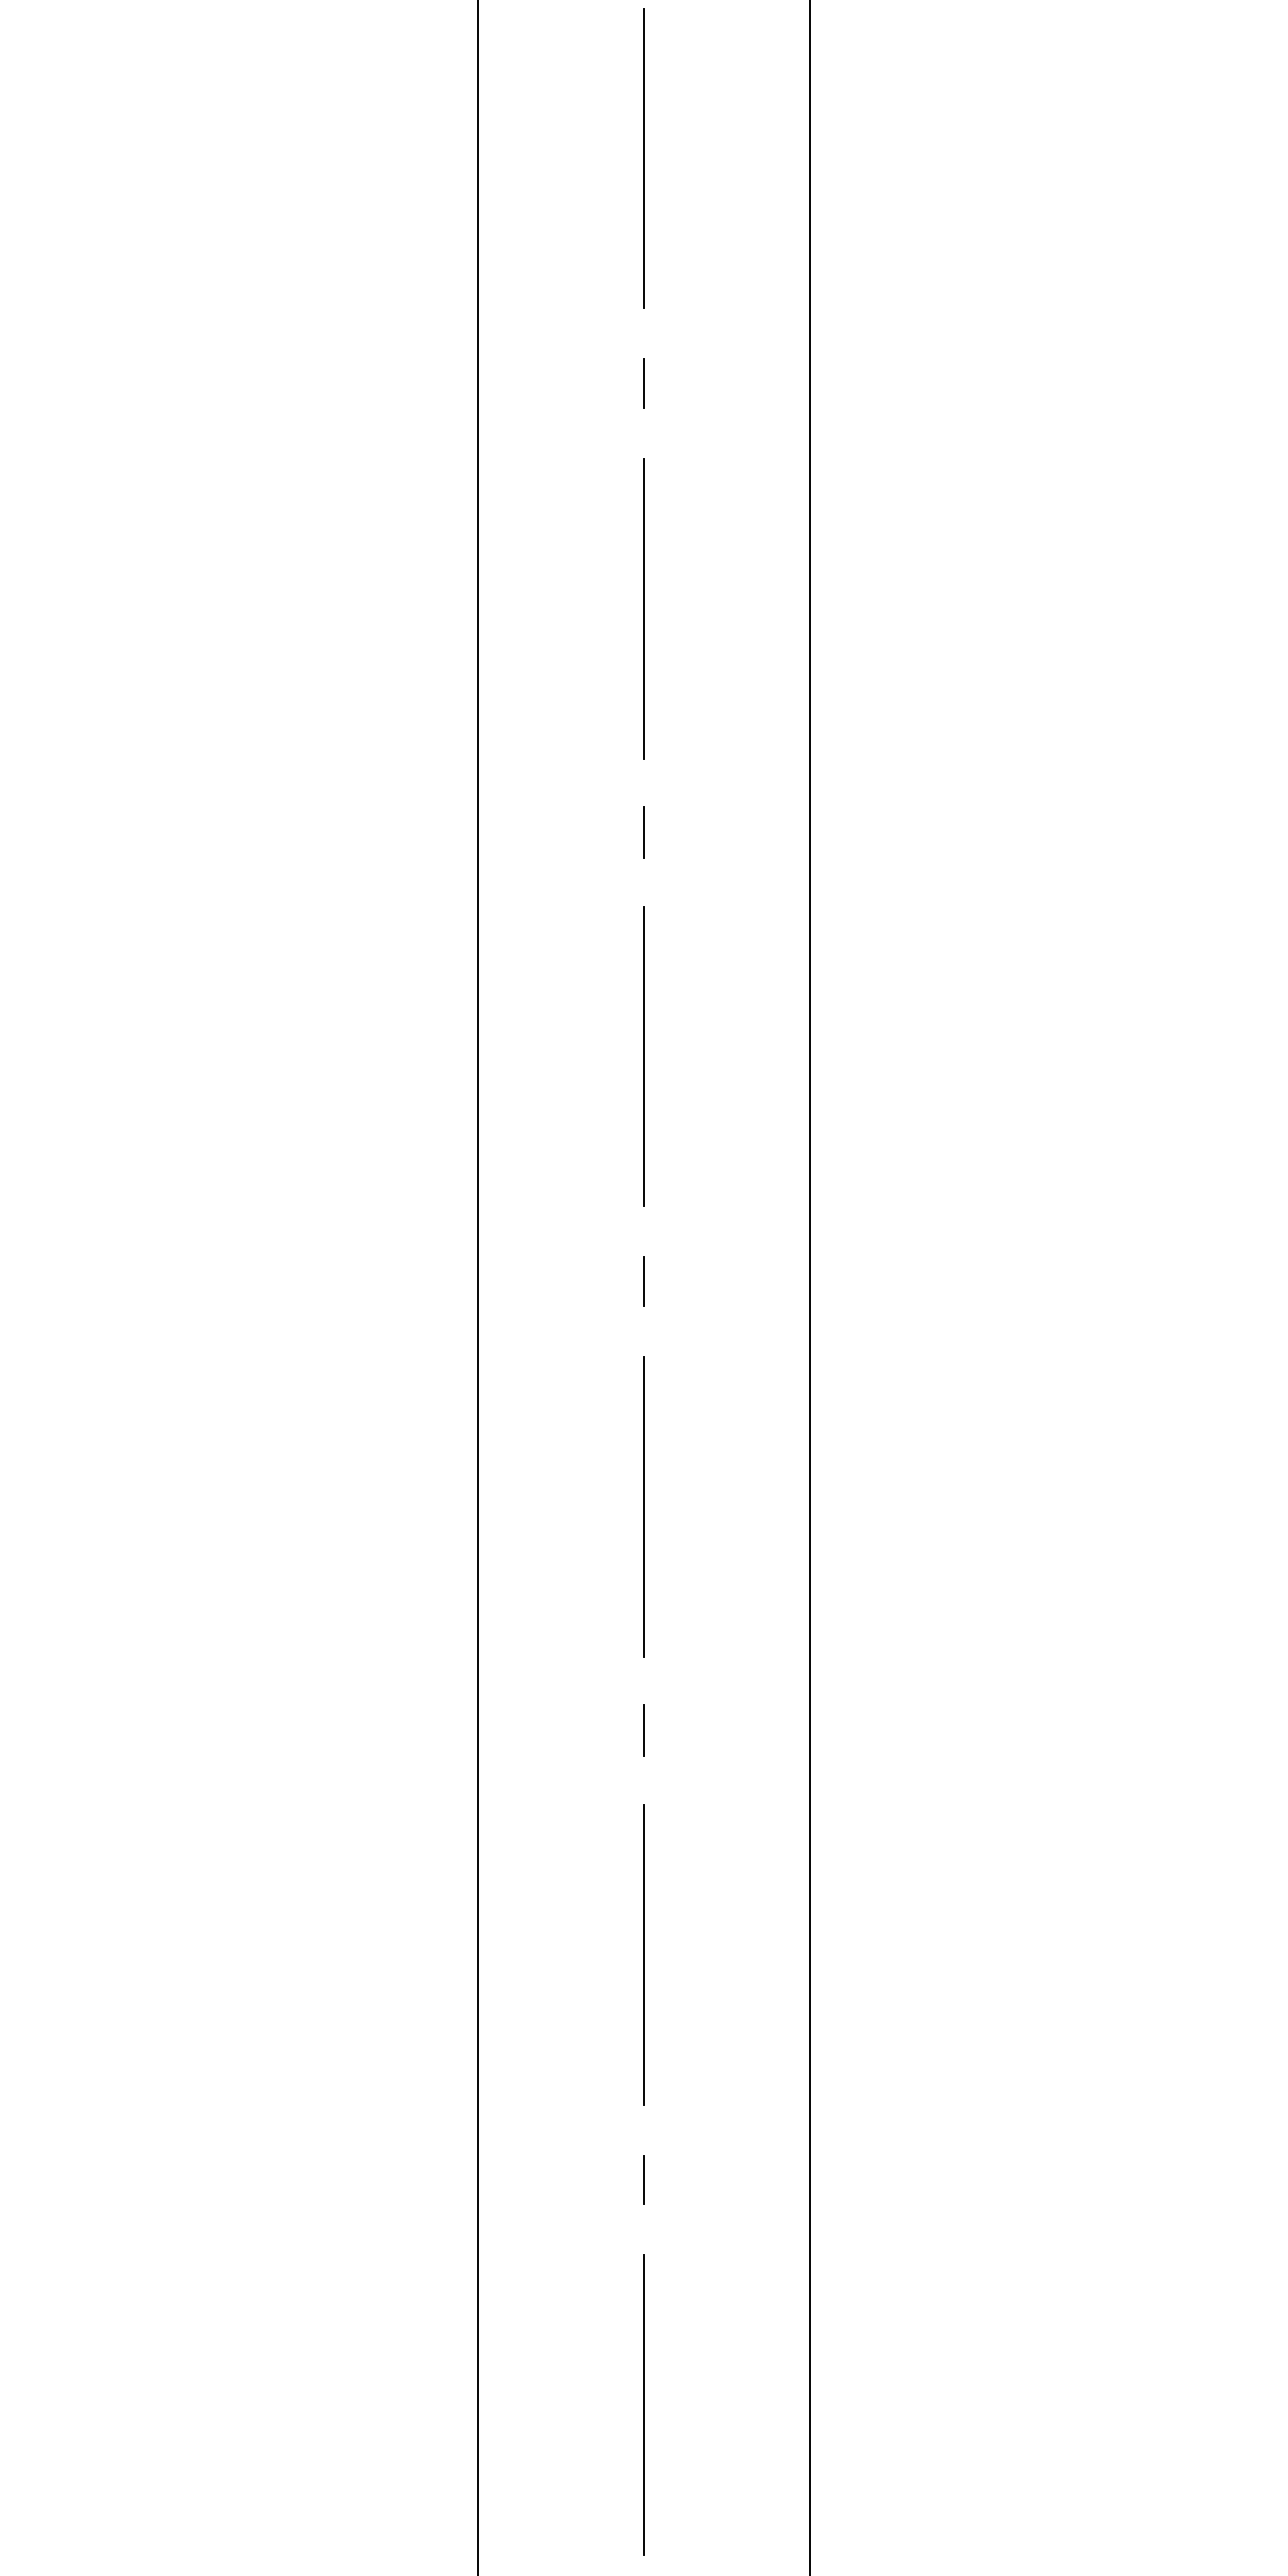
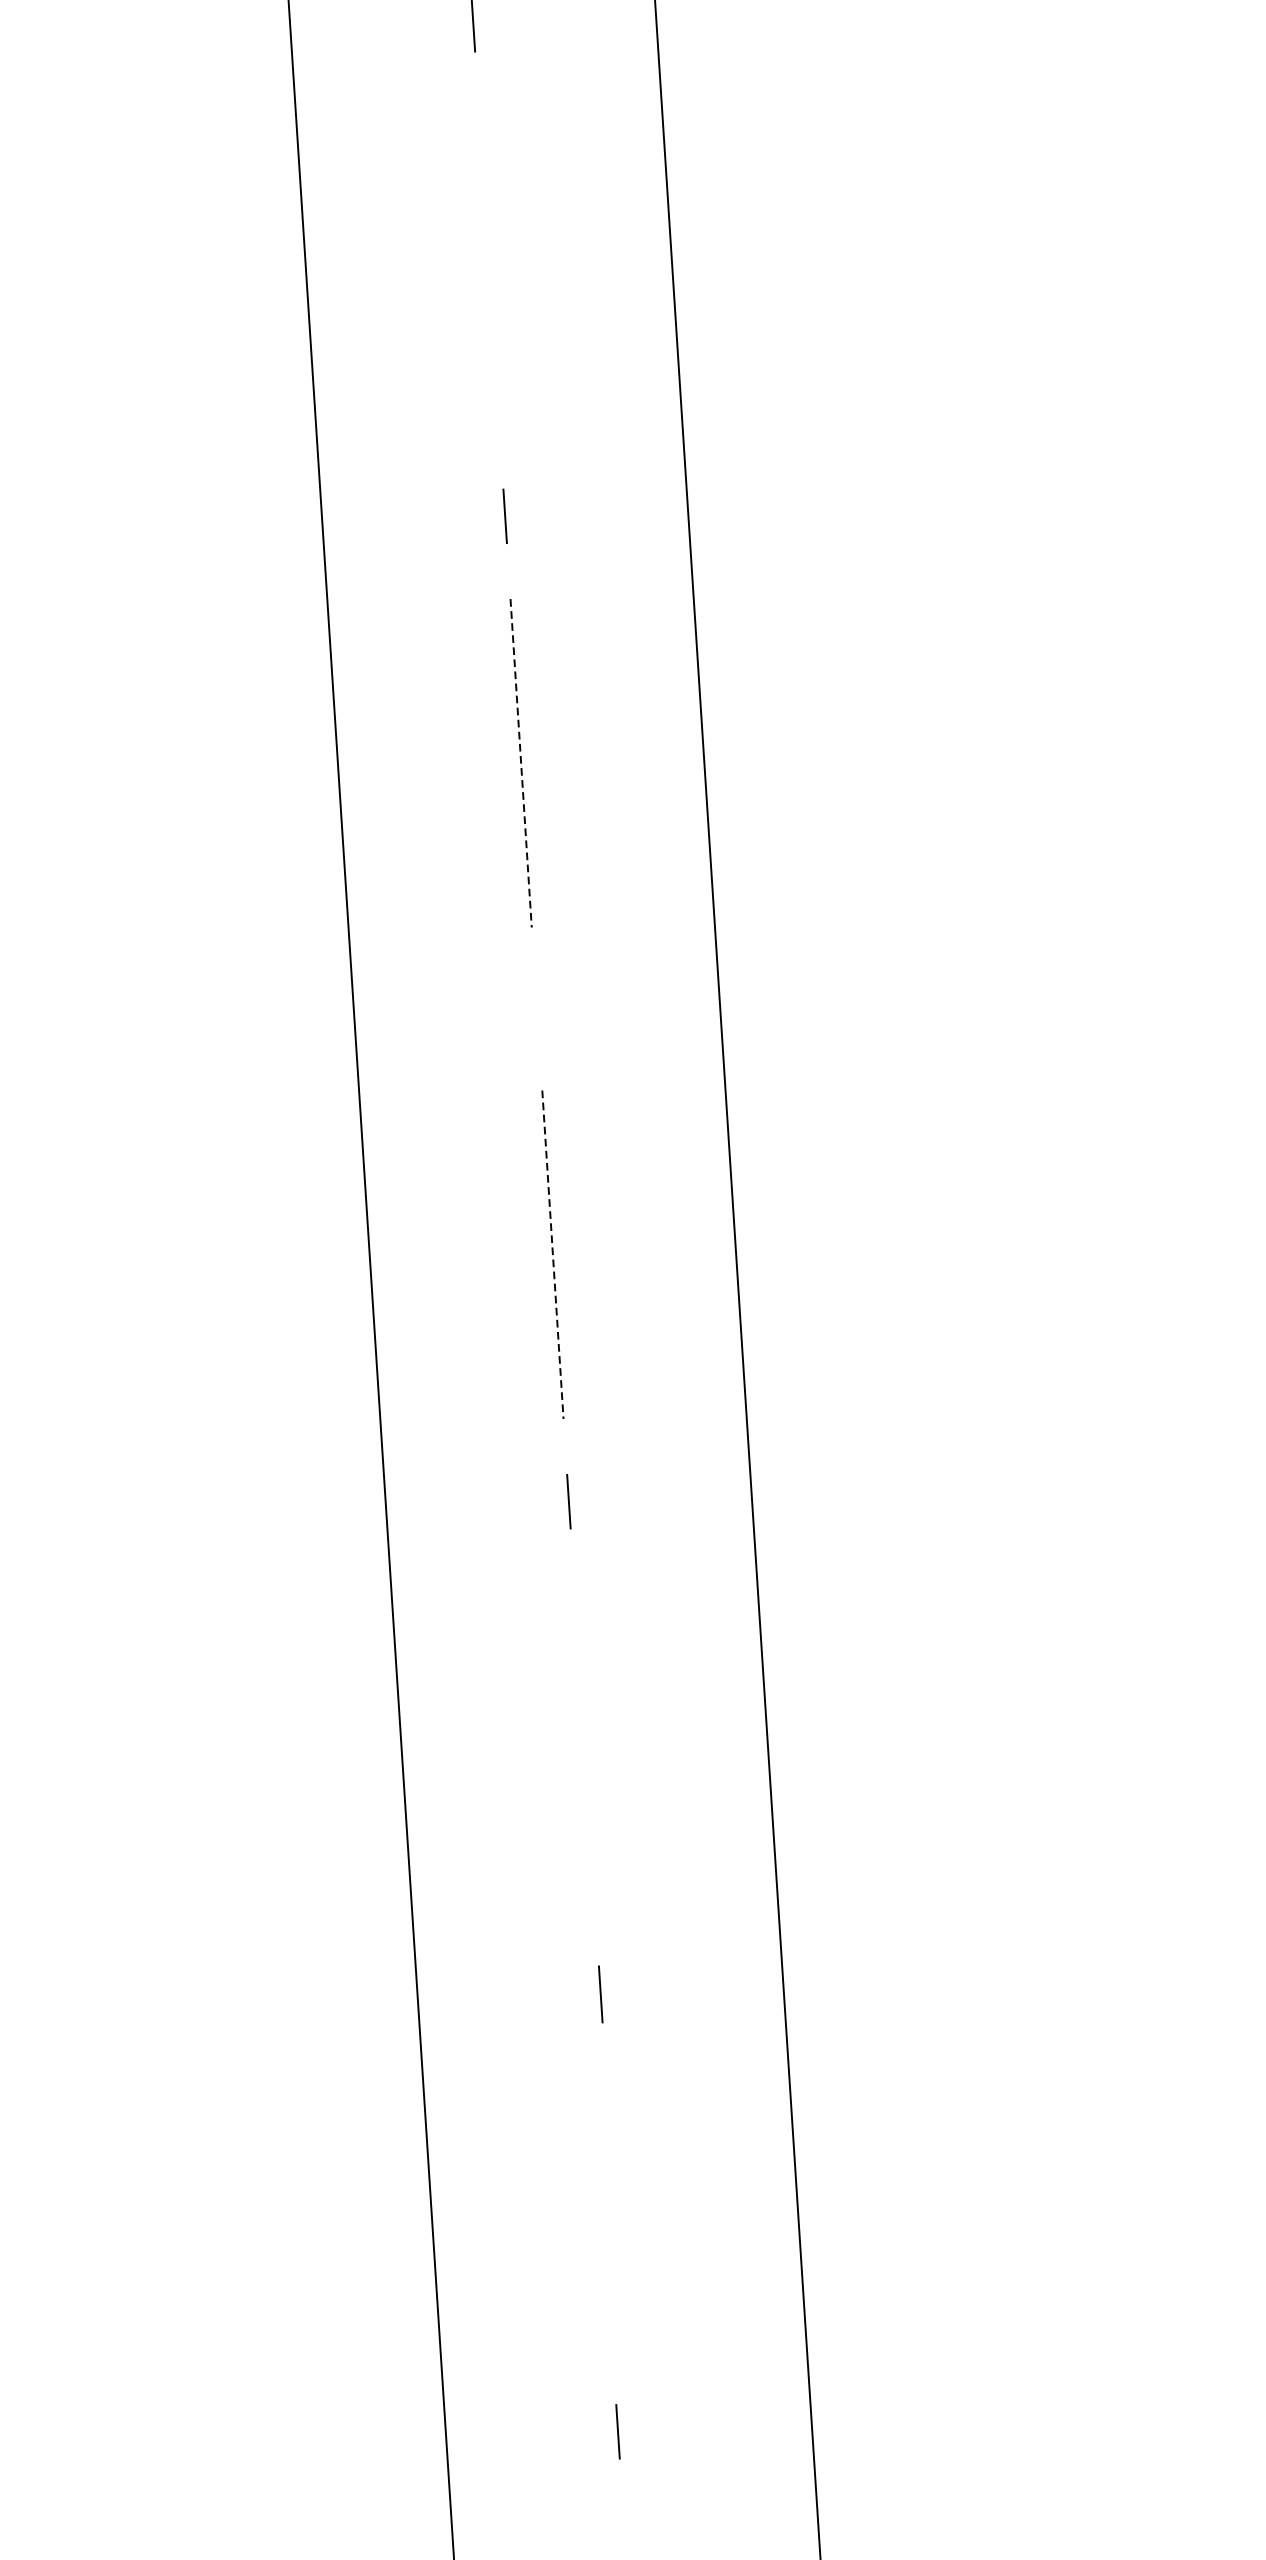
line: (643, 158) -> (488, 269), removed
line: (643, 608) -> (520, 762), solid -> dashed
line: (643, 832) -> (536, 1008), removed
line: (643, 1056) -> (552, 1254), solid -> dashed
line: (643, 1506) -> (584, 1748), removed
line: (643, 1954) -> (616, 2239), removed
line: (643, 2179) -> (617, 2431), moved

